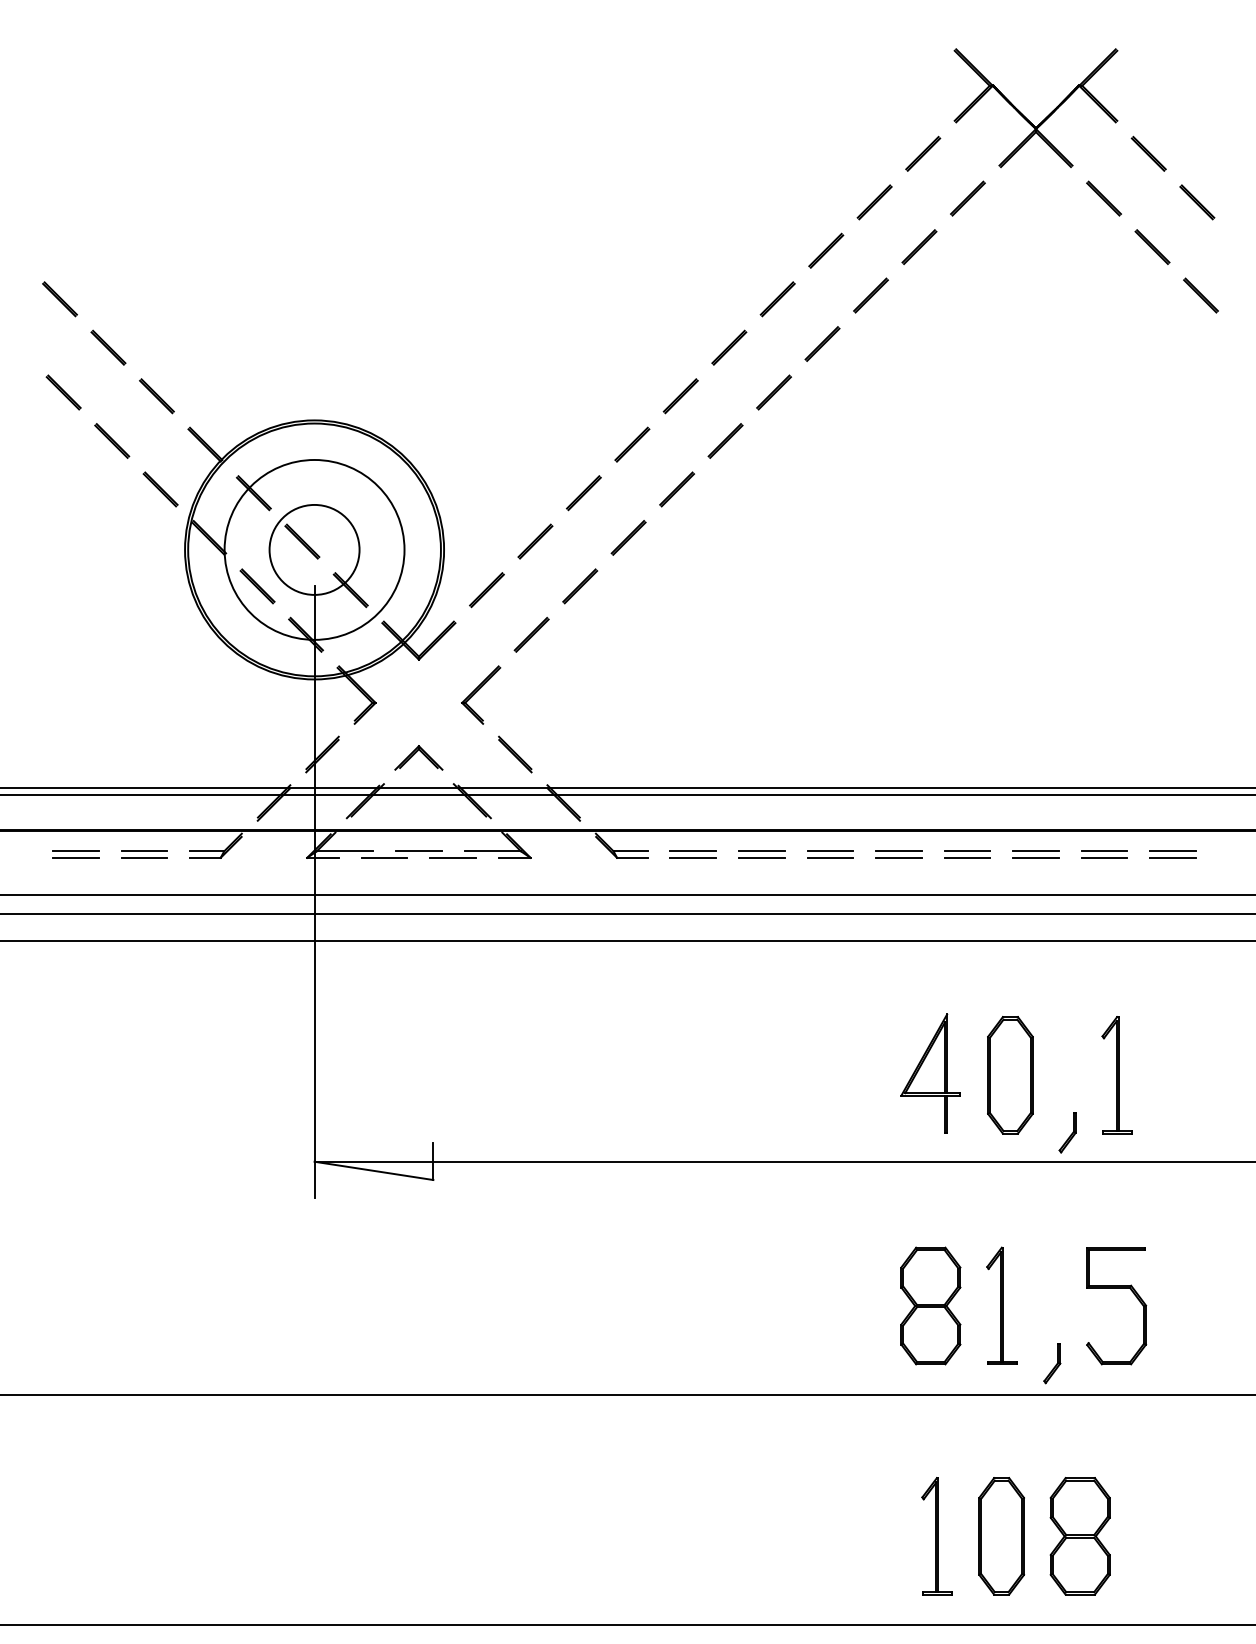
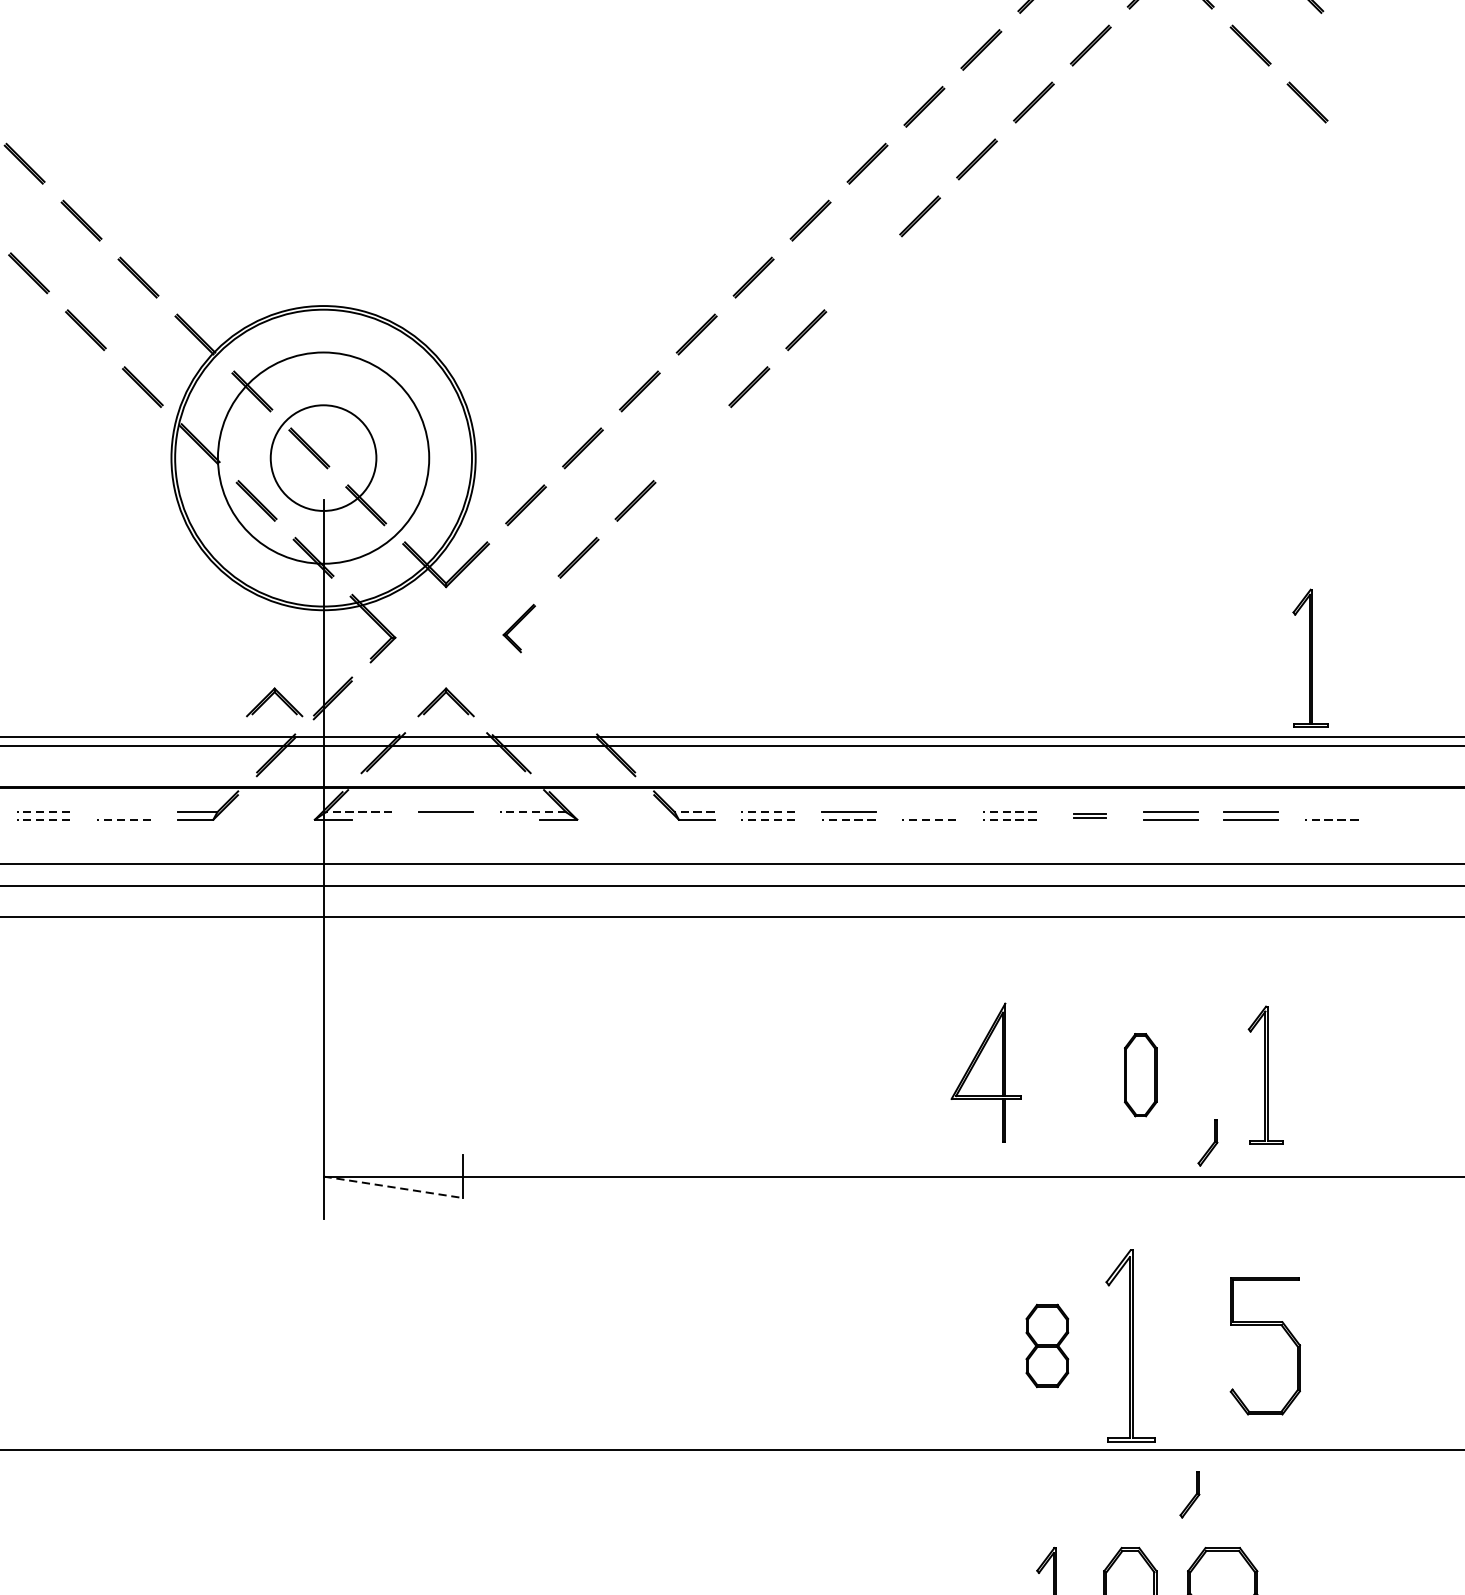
line: (1197, 202) -> (1360, 50), removed
line: (1200, 295) -> (1363, 159), removed
line: (773, 392) -> (862, 273), removed
line: (628, 537) -> (692, 443), removed
part: (481, 694) -> (519, 627), size x0.7
part: (1154, 720) -> (1309, 658), added
part: (515, 754) -> (559, 698), removed
part: (272, 757) -> (274, 701), added
line: (75, 851) -> (42, 812), solid -> dashed
line: (144, 851) -> (123, 812), removed
line: (344, 851) -> (358, 812), solid -> dashed
line: (492, 851) -> (532, 812), solid -> dashed
line: (630, 851) -> (694, 812), solid -> dashed
line: (693, 851) -> (768, 812), solid -> dashed
line: (830, 851) -> (929, 812), removed
line: (898, 851) -> (1009, 812), solid -> dashed
line: (1172, 851) -> (1331, 812), removed
part: (967, 854) -> (1090, 815), size x0.6
line: (75, 857) -> (42, 819), solid -> dashed
line: (144, 857) -> (123, 819), solid -> dashed
line: (384, 857) -> (405, 819), removed
line: (453, 857) -> (486, 819), removed
line: (693, 857) -> (768, 819), solid -> dashed
line: (761, 857) -> (848, 819), solid -> dashed
line: (830, 857) -> (929, 819), solid -> dashed
line: (898, 857) -> (1009, 819), solid -> dashed
line: (1173, 857) -> (1332, 819), solid -> dashed
part: (930, 1073) -> (985, 1072), moved
part: (1010, 1075) -> (1140, 1075), size x0.6
line: (374, 1170) -> (393, 1186), solid -> dashed
part: (930, 1305) -> (1046, 1345), size x0.6
part: (1001, 1305) -> (1130, 1345), size x1.4
part: (1052, 1363) -> (1190, 1494), moved

